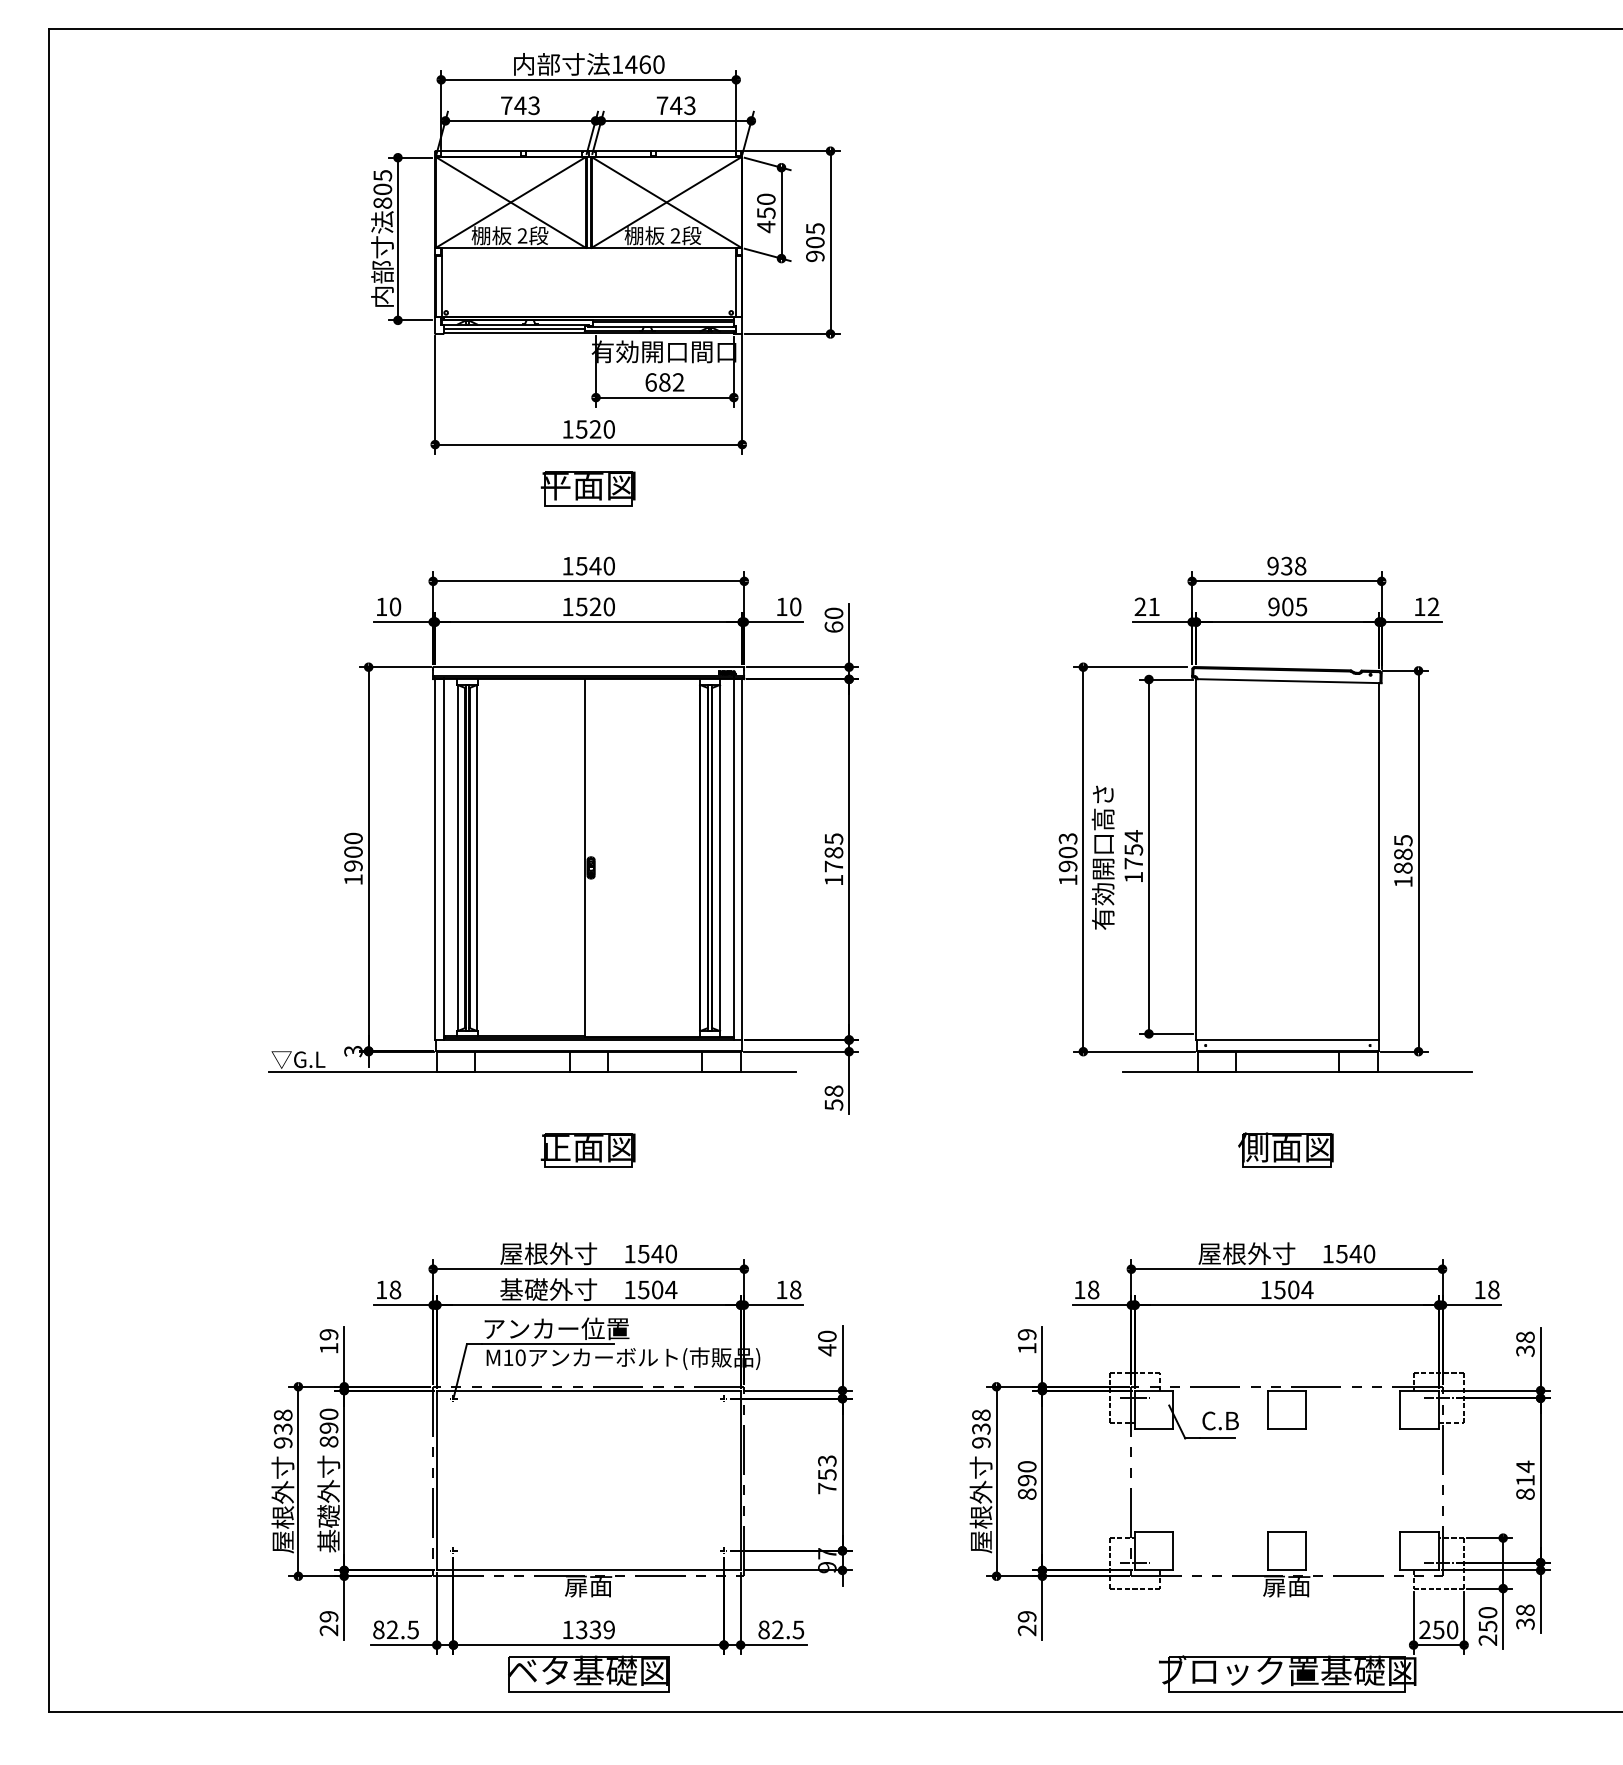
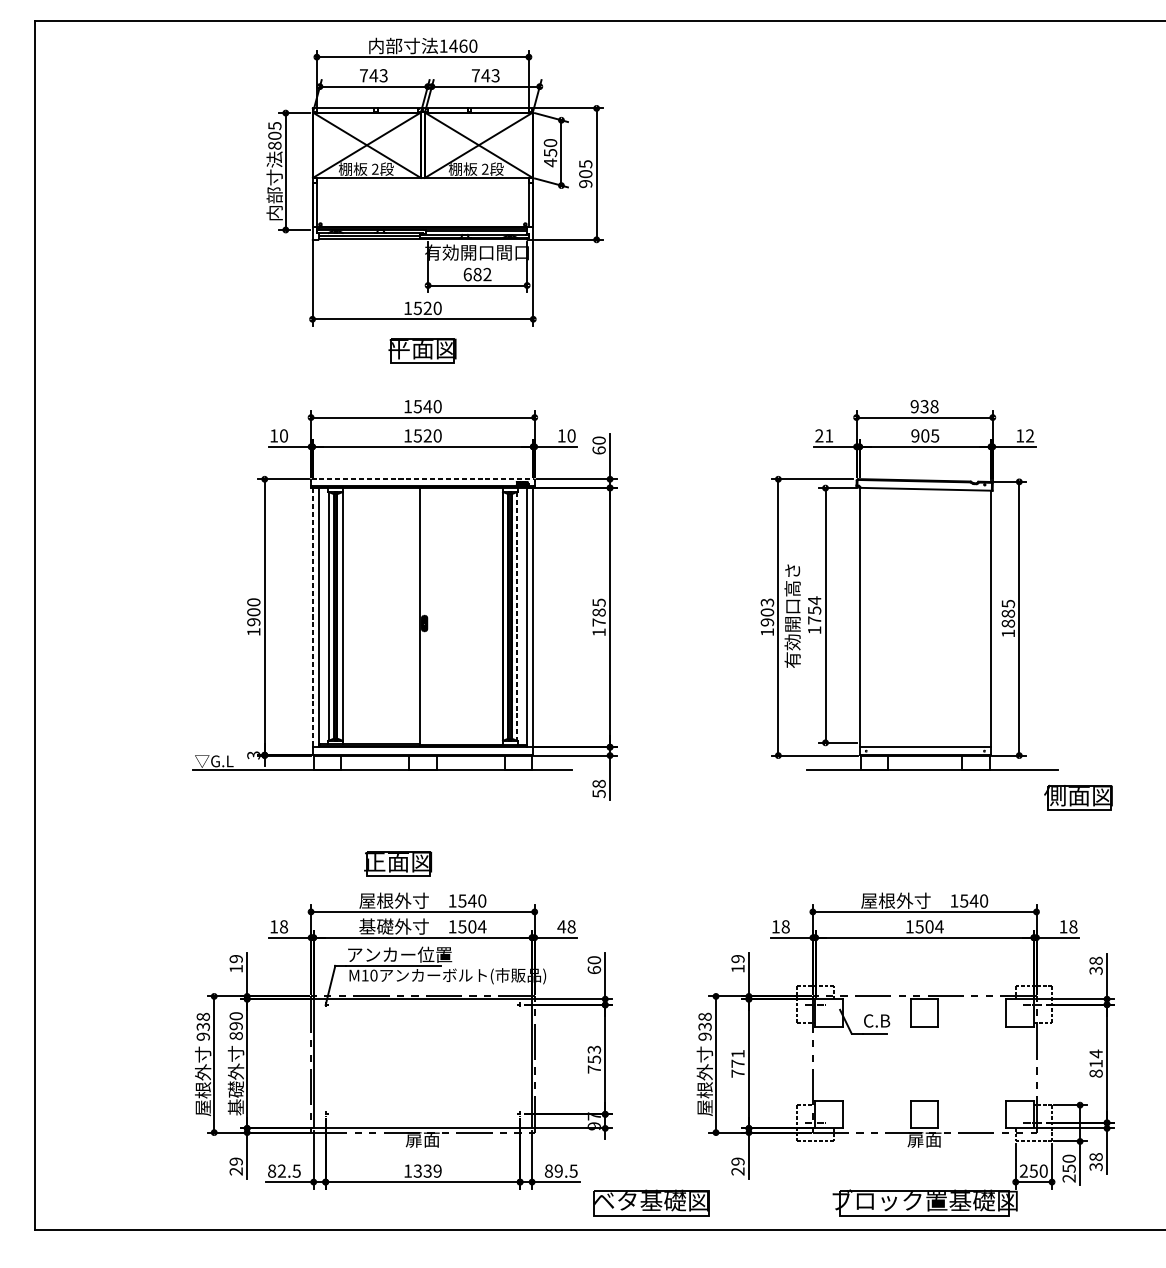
line: (588, 667) -> (422, 479), solid -> dashed
line: (719, 858) -> (516, 616), solid -> dashed
line: (435, 860) -> (312, 618), solid -> dashed
part: (1285, 1149) -> (1078, 797), moved
part: (587, 1150) -> (397, 863), moved
text: (781, 1289) -> (561, 926), 18 -> 48
text: (827, 1350) -> (594, 970), 40 -> 60
text: (1026, 1480) -> (737, 1063), 890 -> 771
text: (777, 1629) -> (558, 1170), 82.5 -> 89.5
part: (588, 1673) -> (651, 1202), moved

